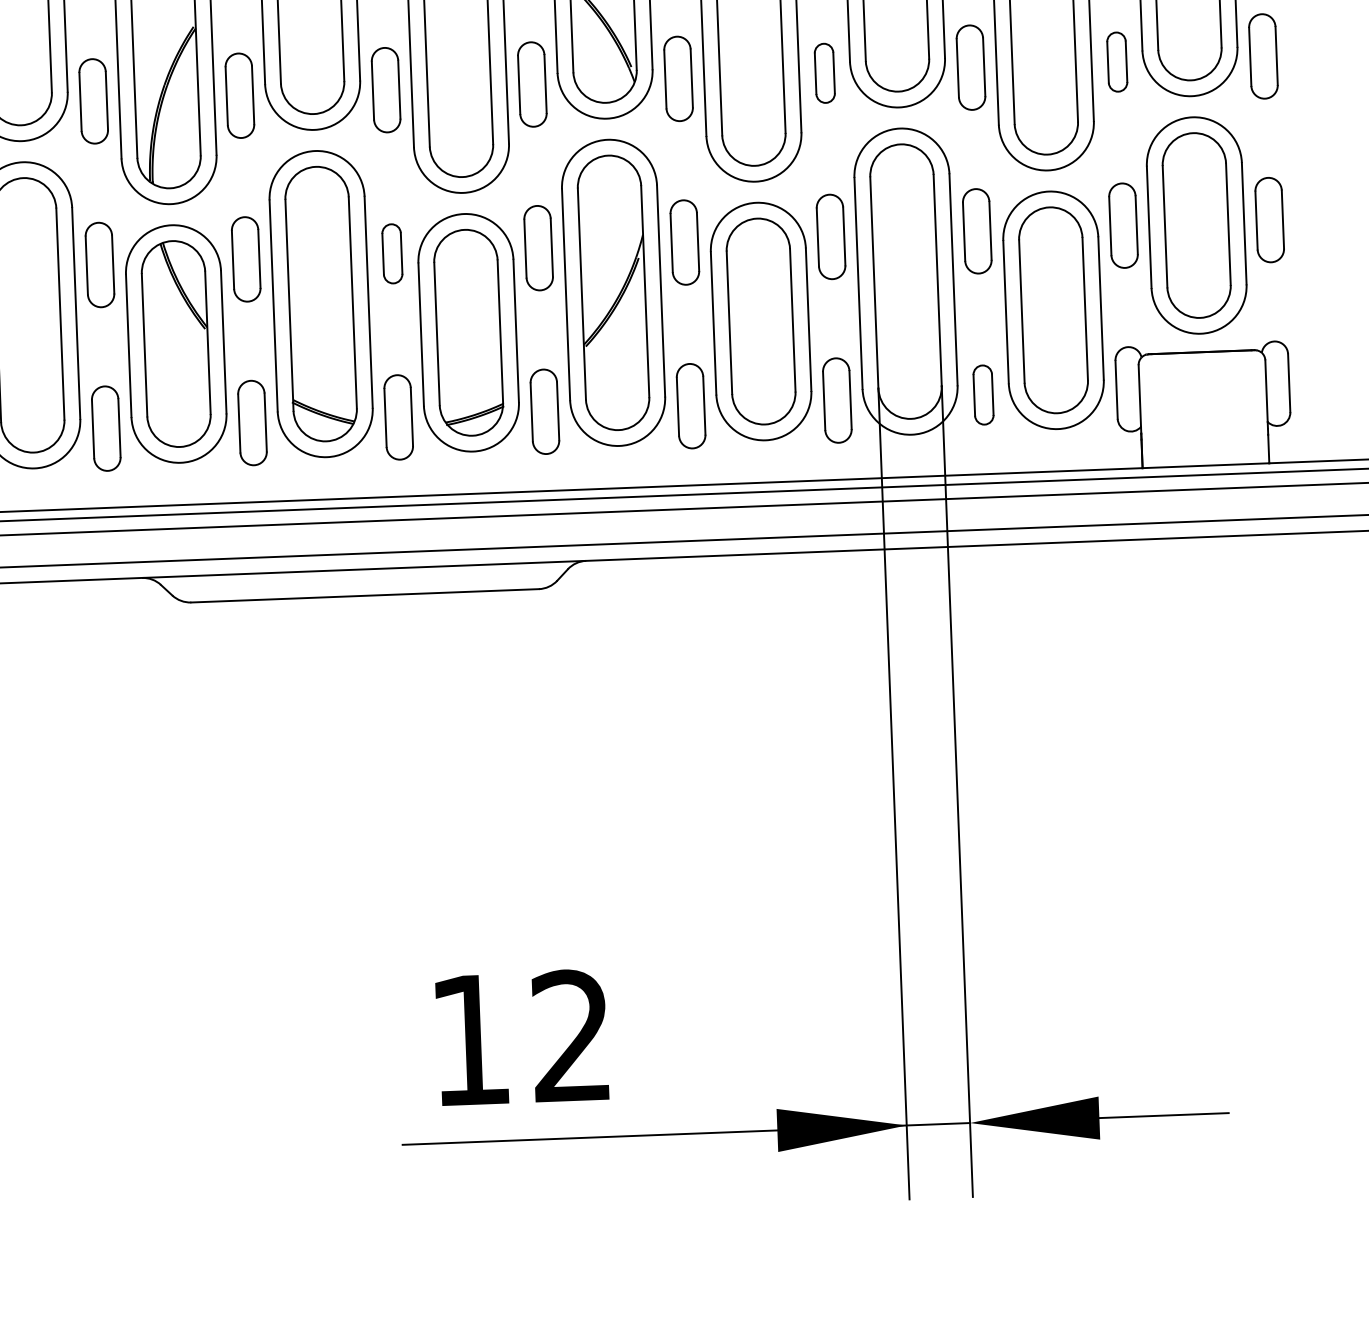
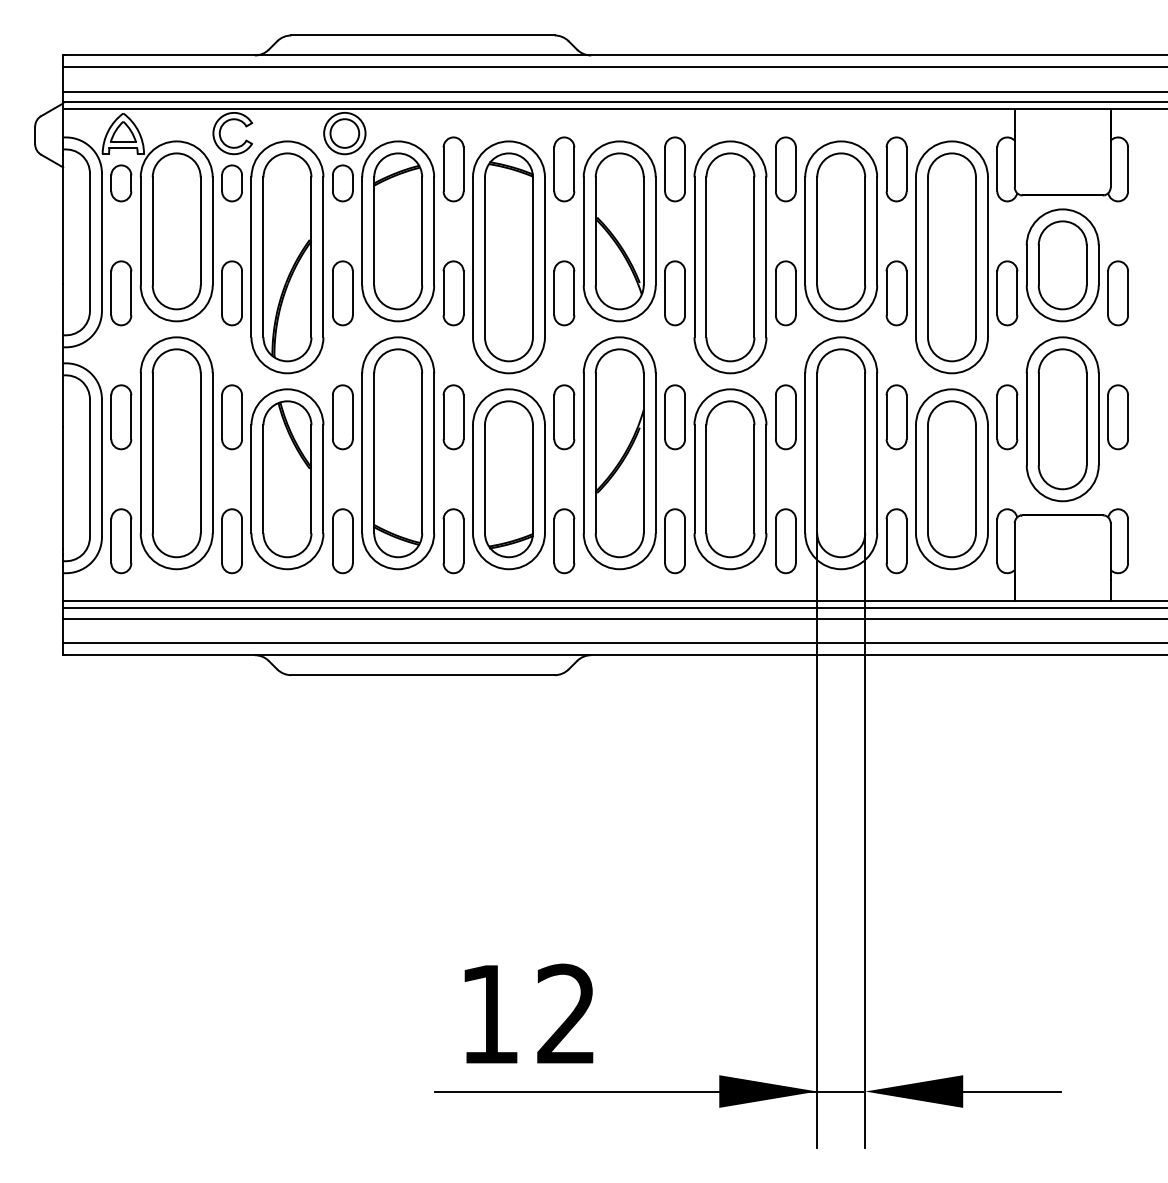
part: (1117, 62) -> (1007, 293), size x1.43
part: (824, 73) -> (785, 293), size x1.43
part: (392, 254) -> (453, 417), size x1.43
part: (983, 395) -> (896, 541), size x1.43

